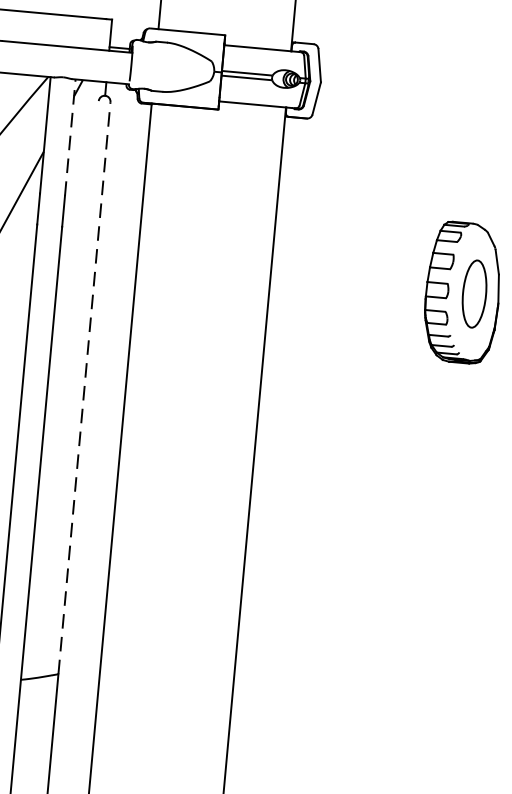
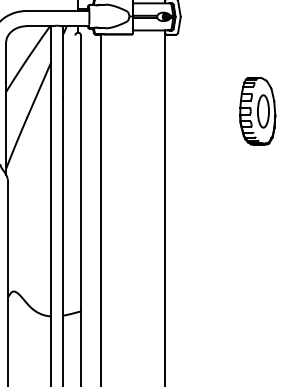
line: (70, 136) -> (63, 53), dashed -> solid
line: (85, 388) -> (81, 173), dashed -> solid

